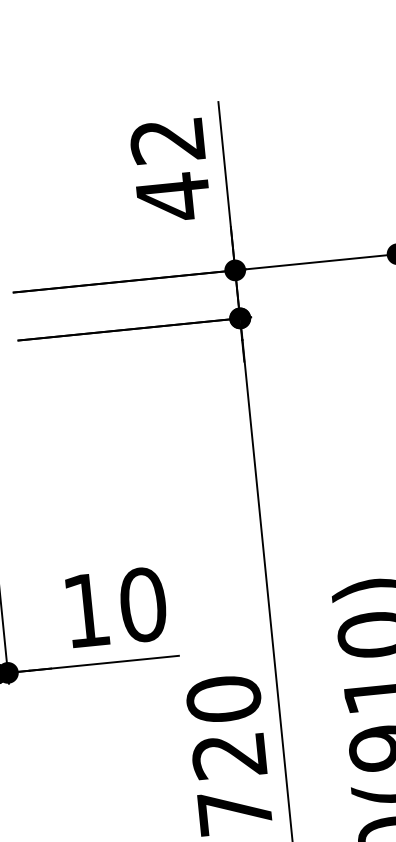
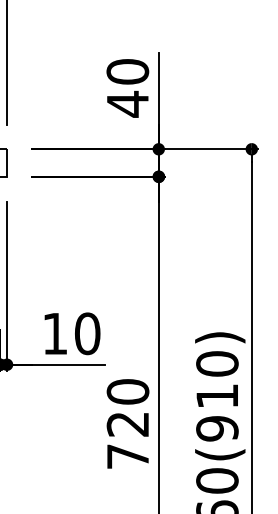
text: (167, 140) -> (127, 71), 42 -> 40

